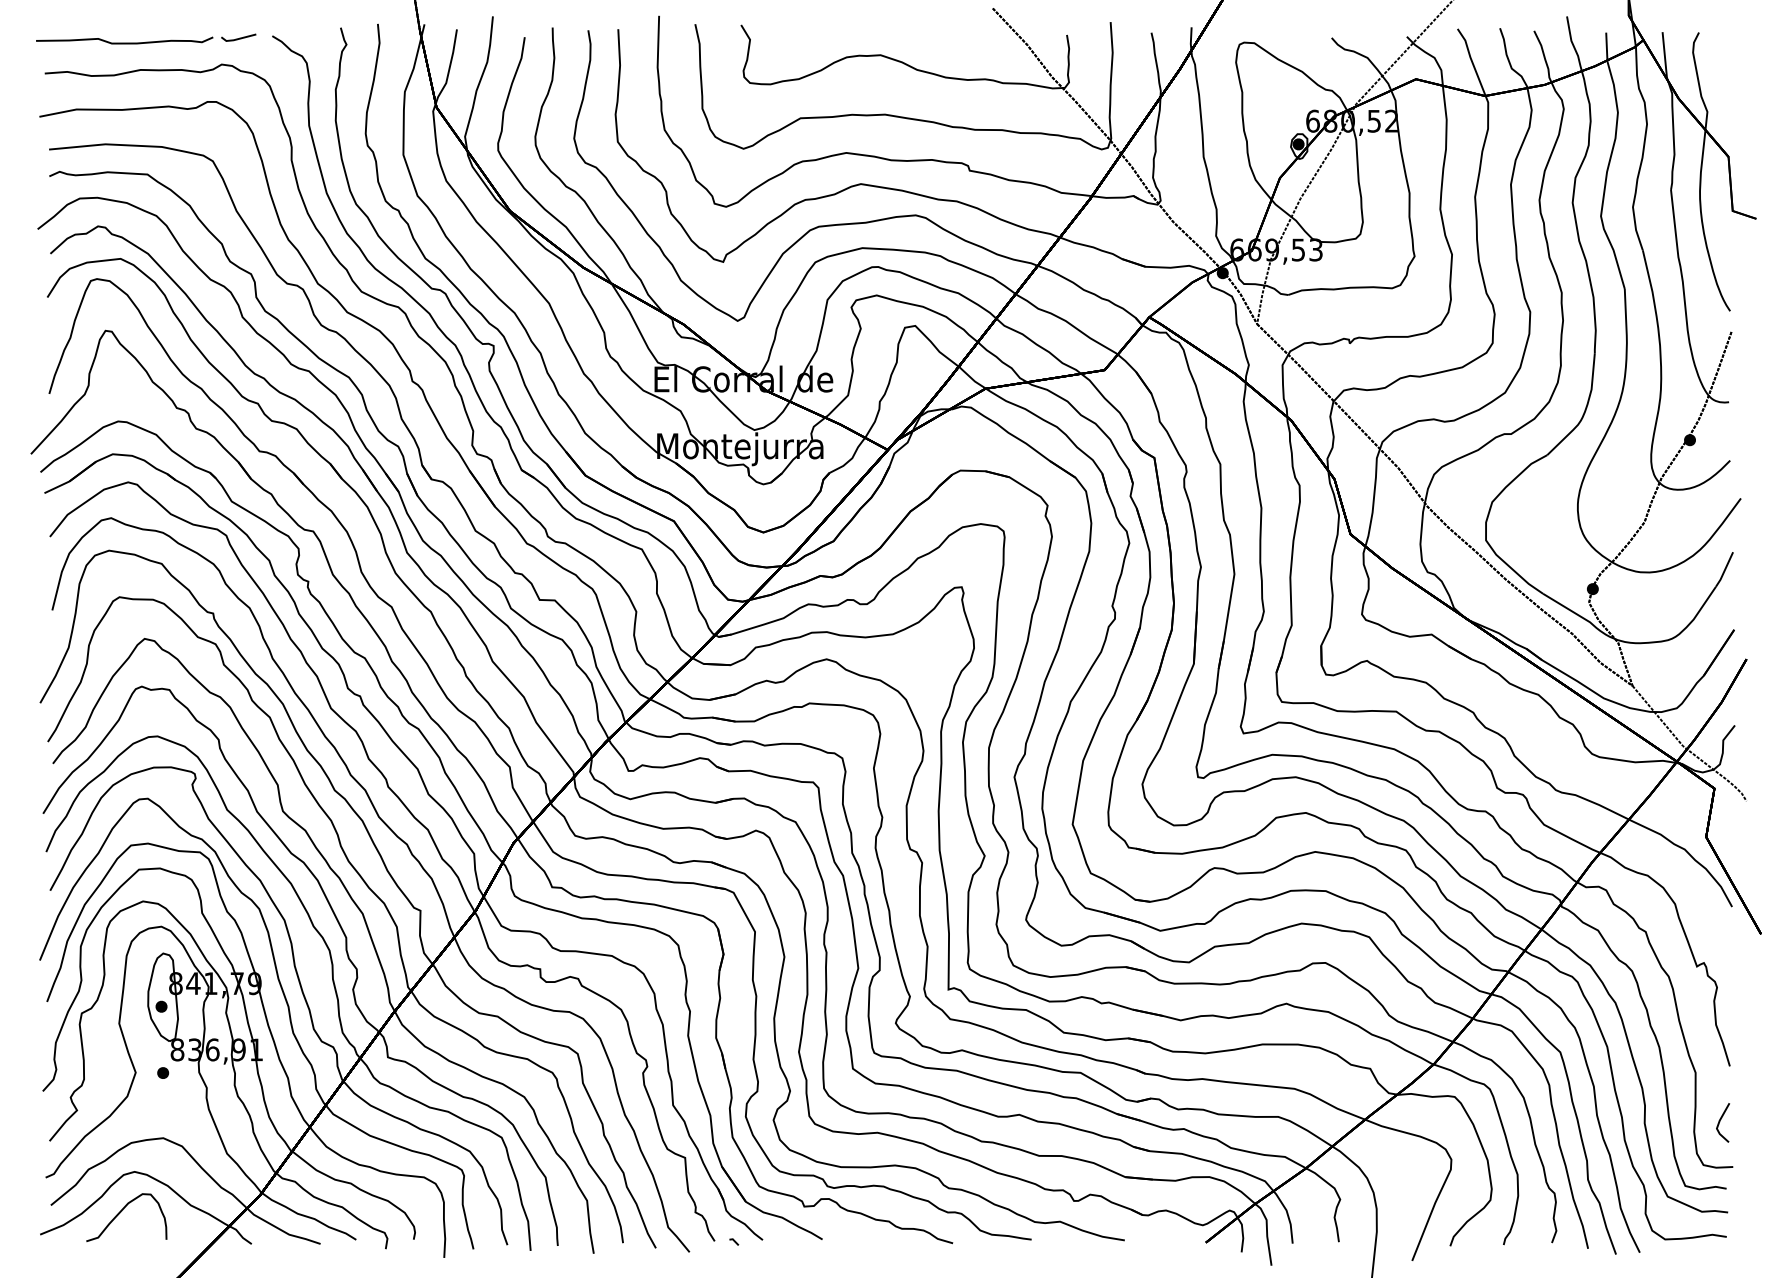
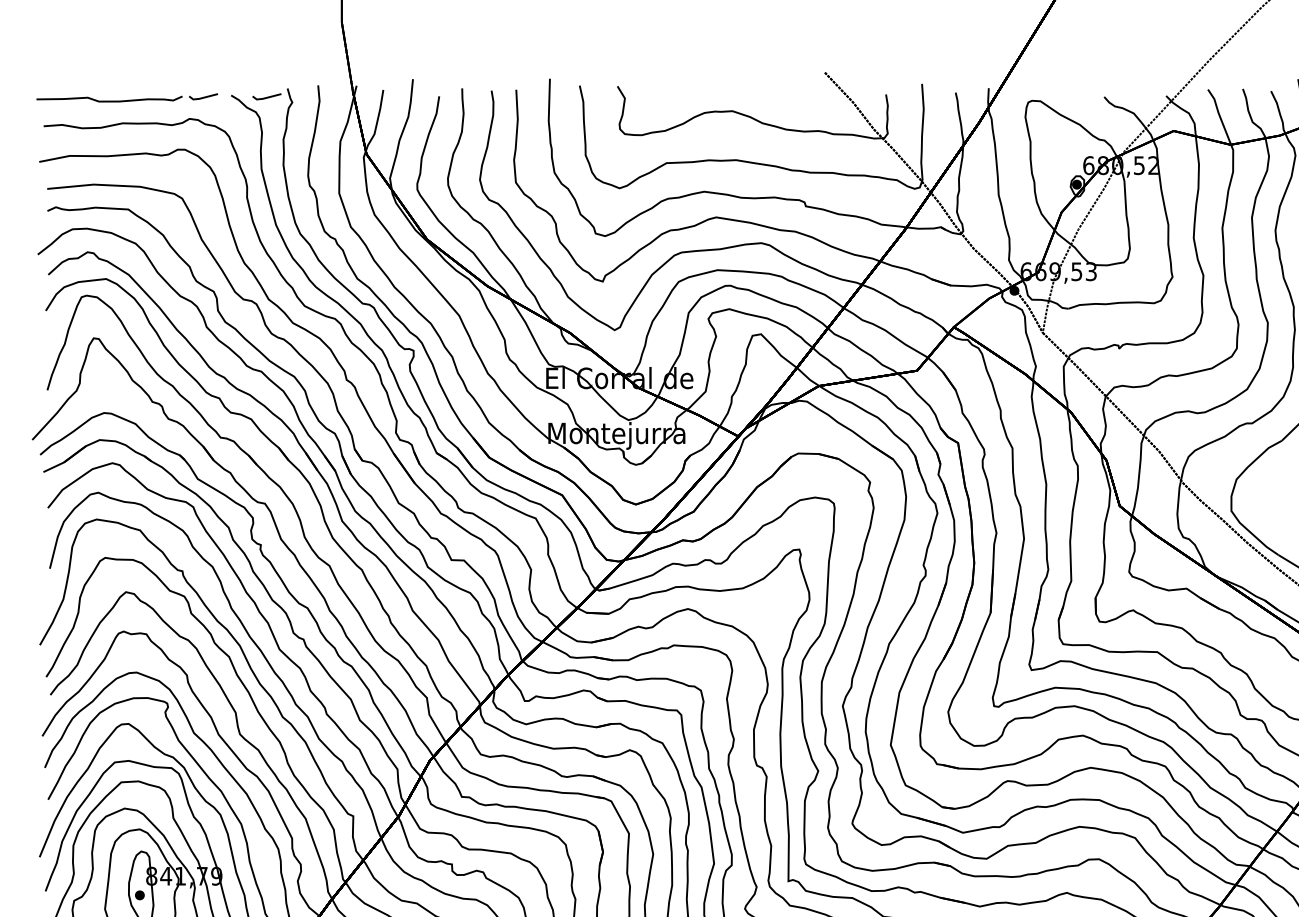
line: (316, 37) -> (267, 96), added

